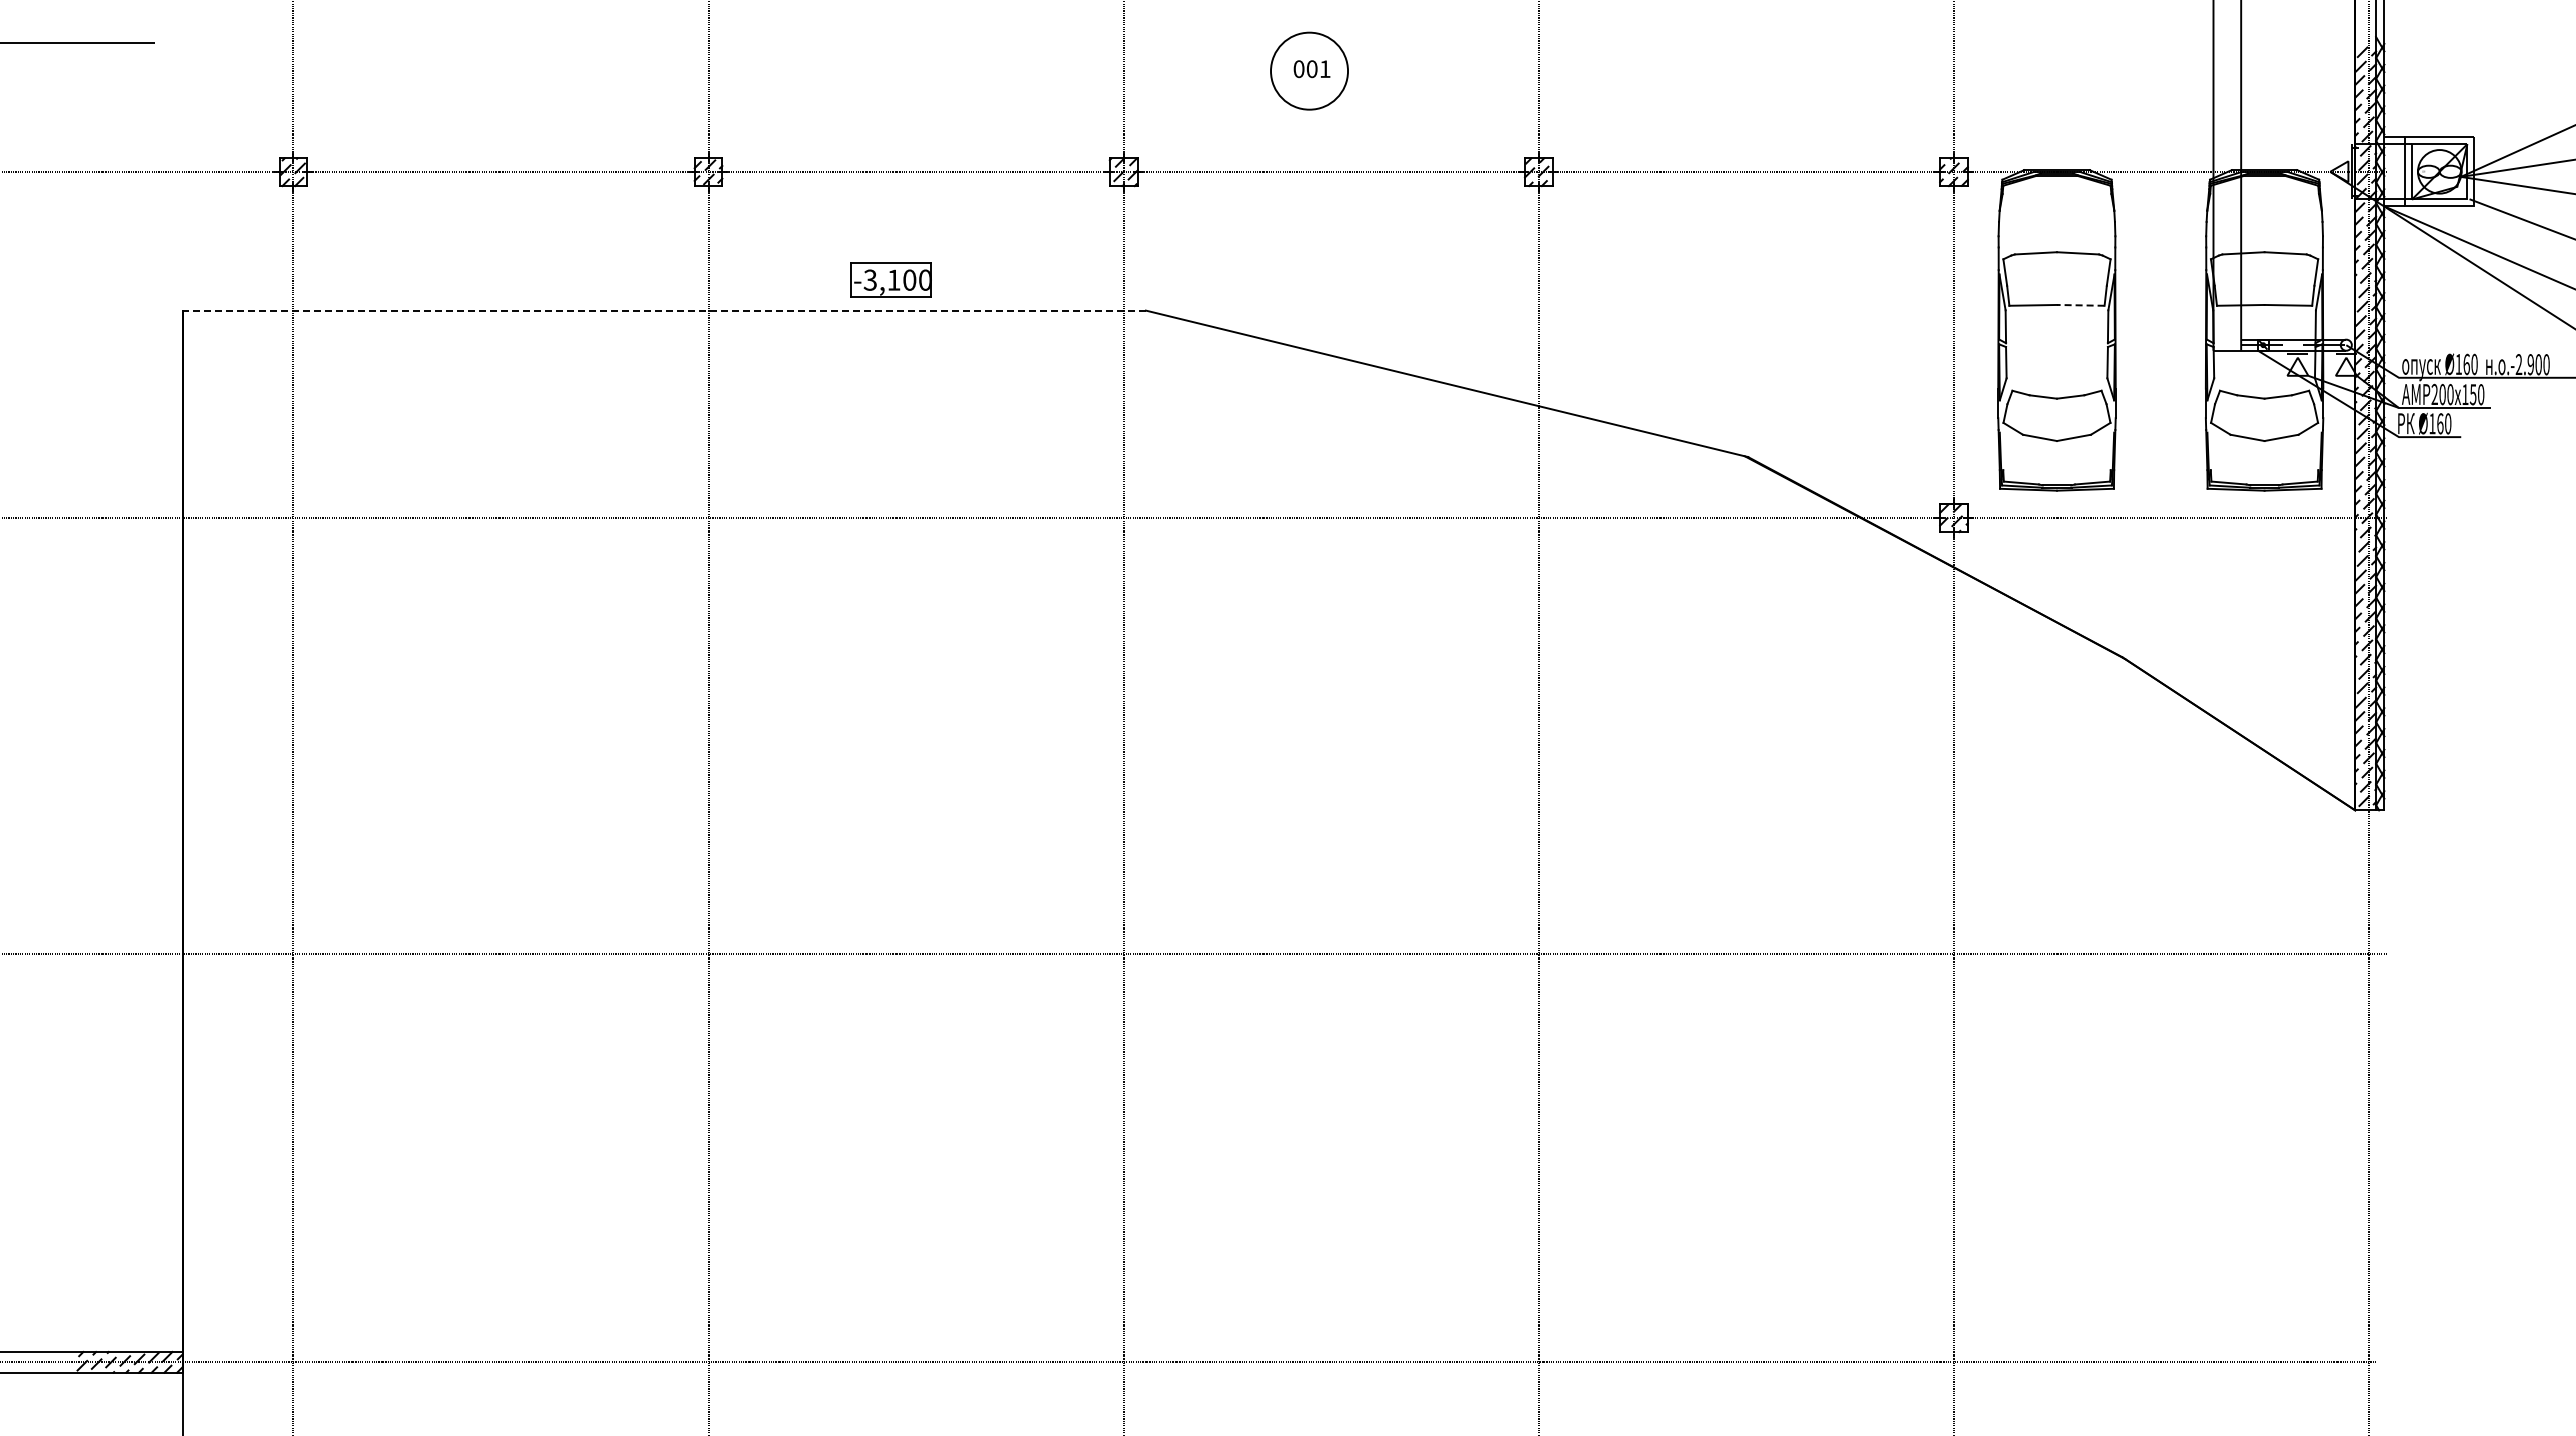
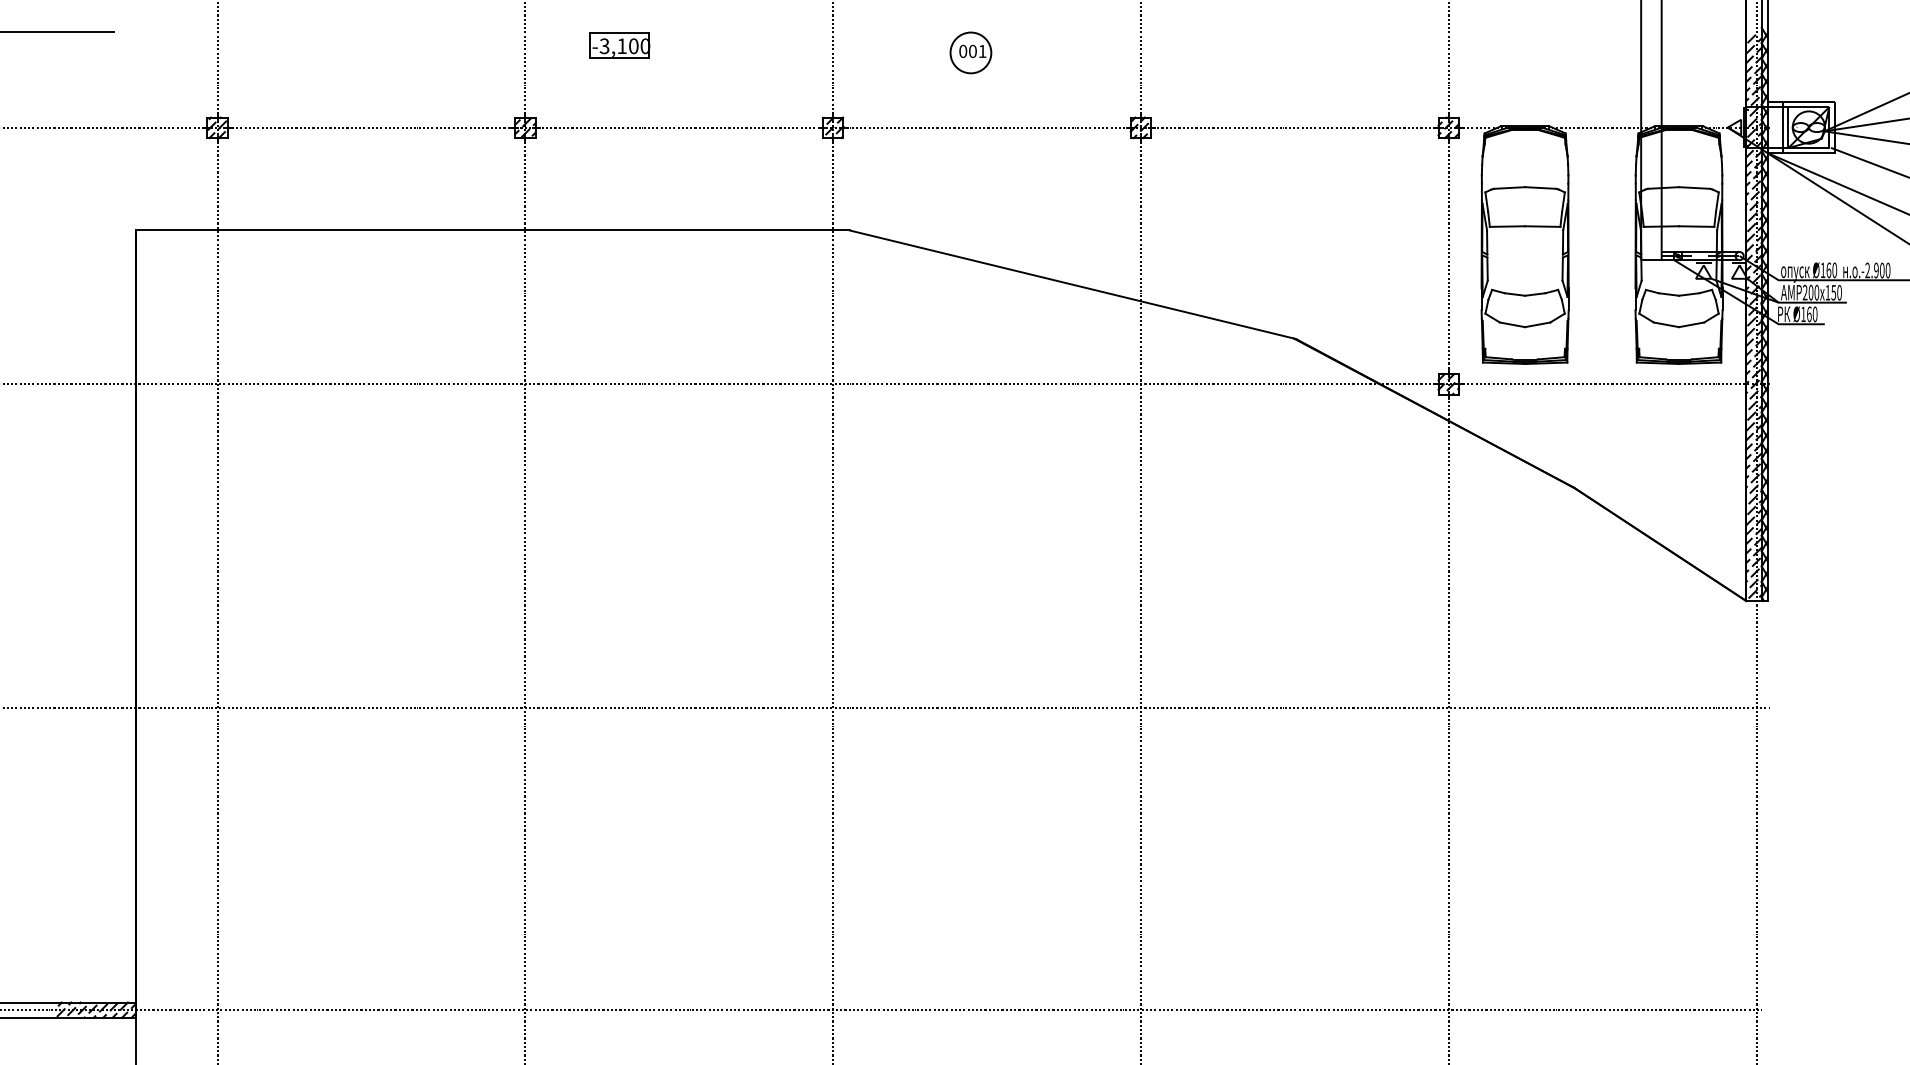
circle: (1309, 70) -> (970, 52), size x0.71
part: (890, 279) -> (619, 45), moved
line: (2080, 305) -> (1542, 226), dashed -> solid
line: (664, 310) -> (492, 230), dashed -> solid

